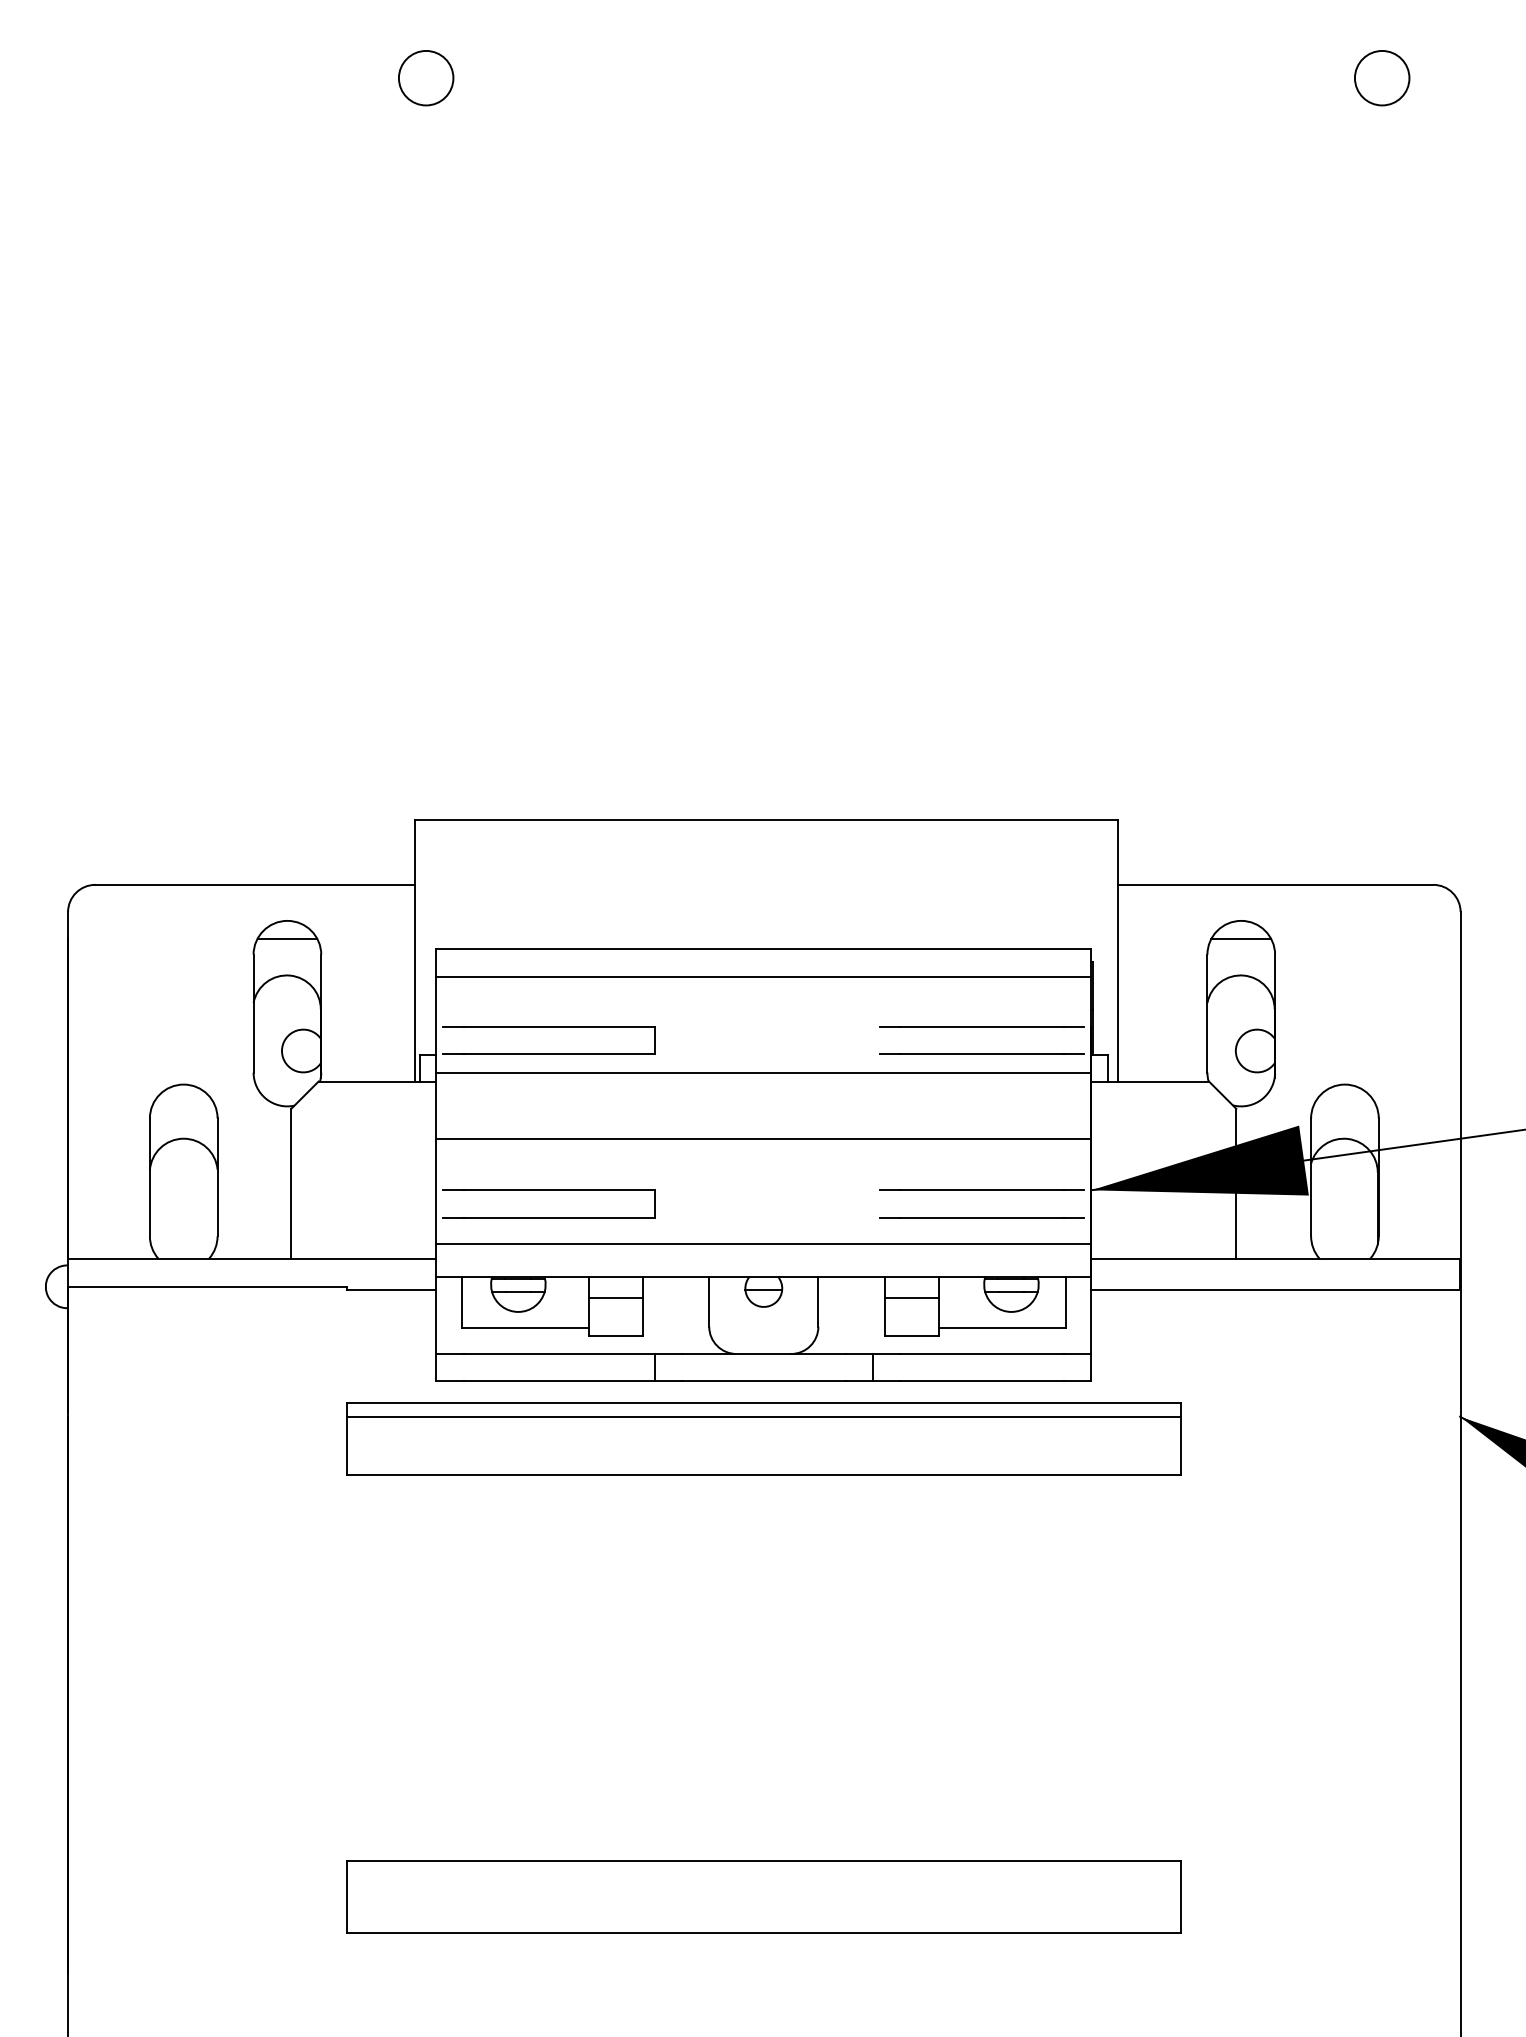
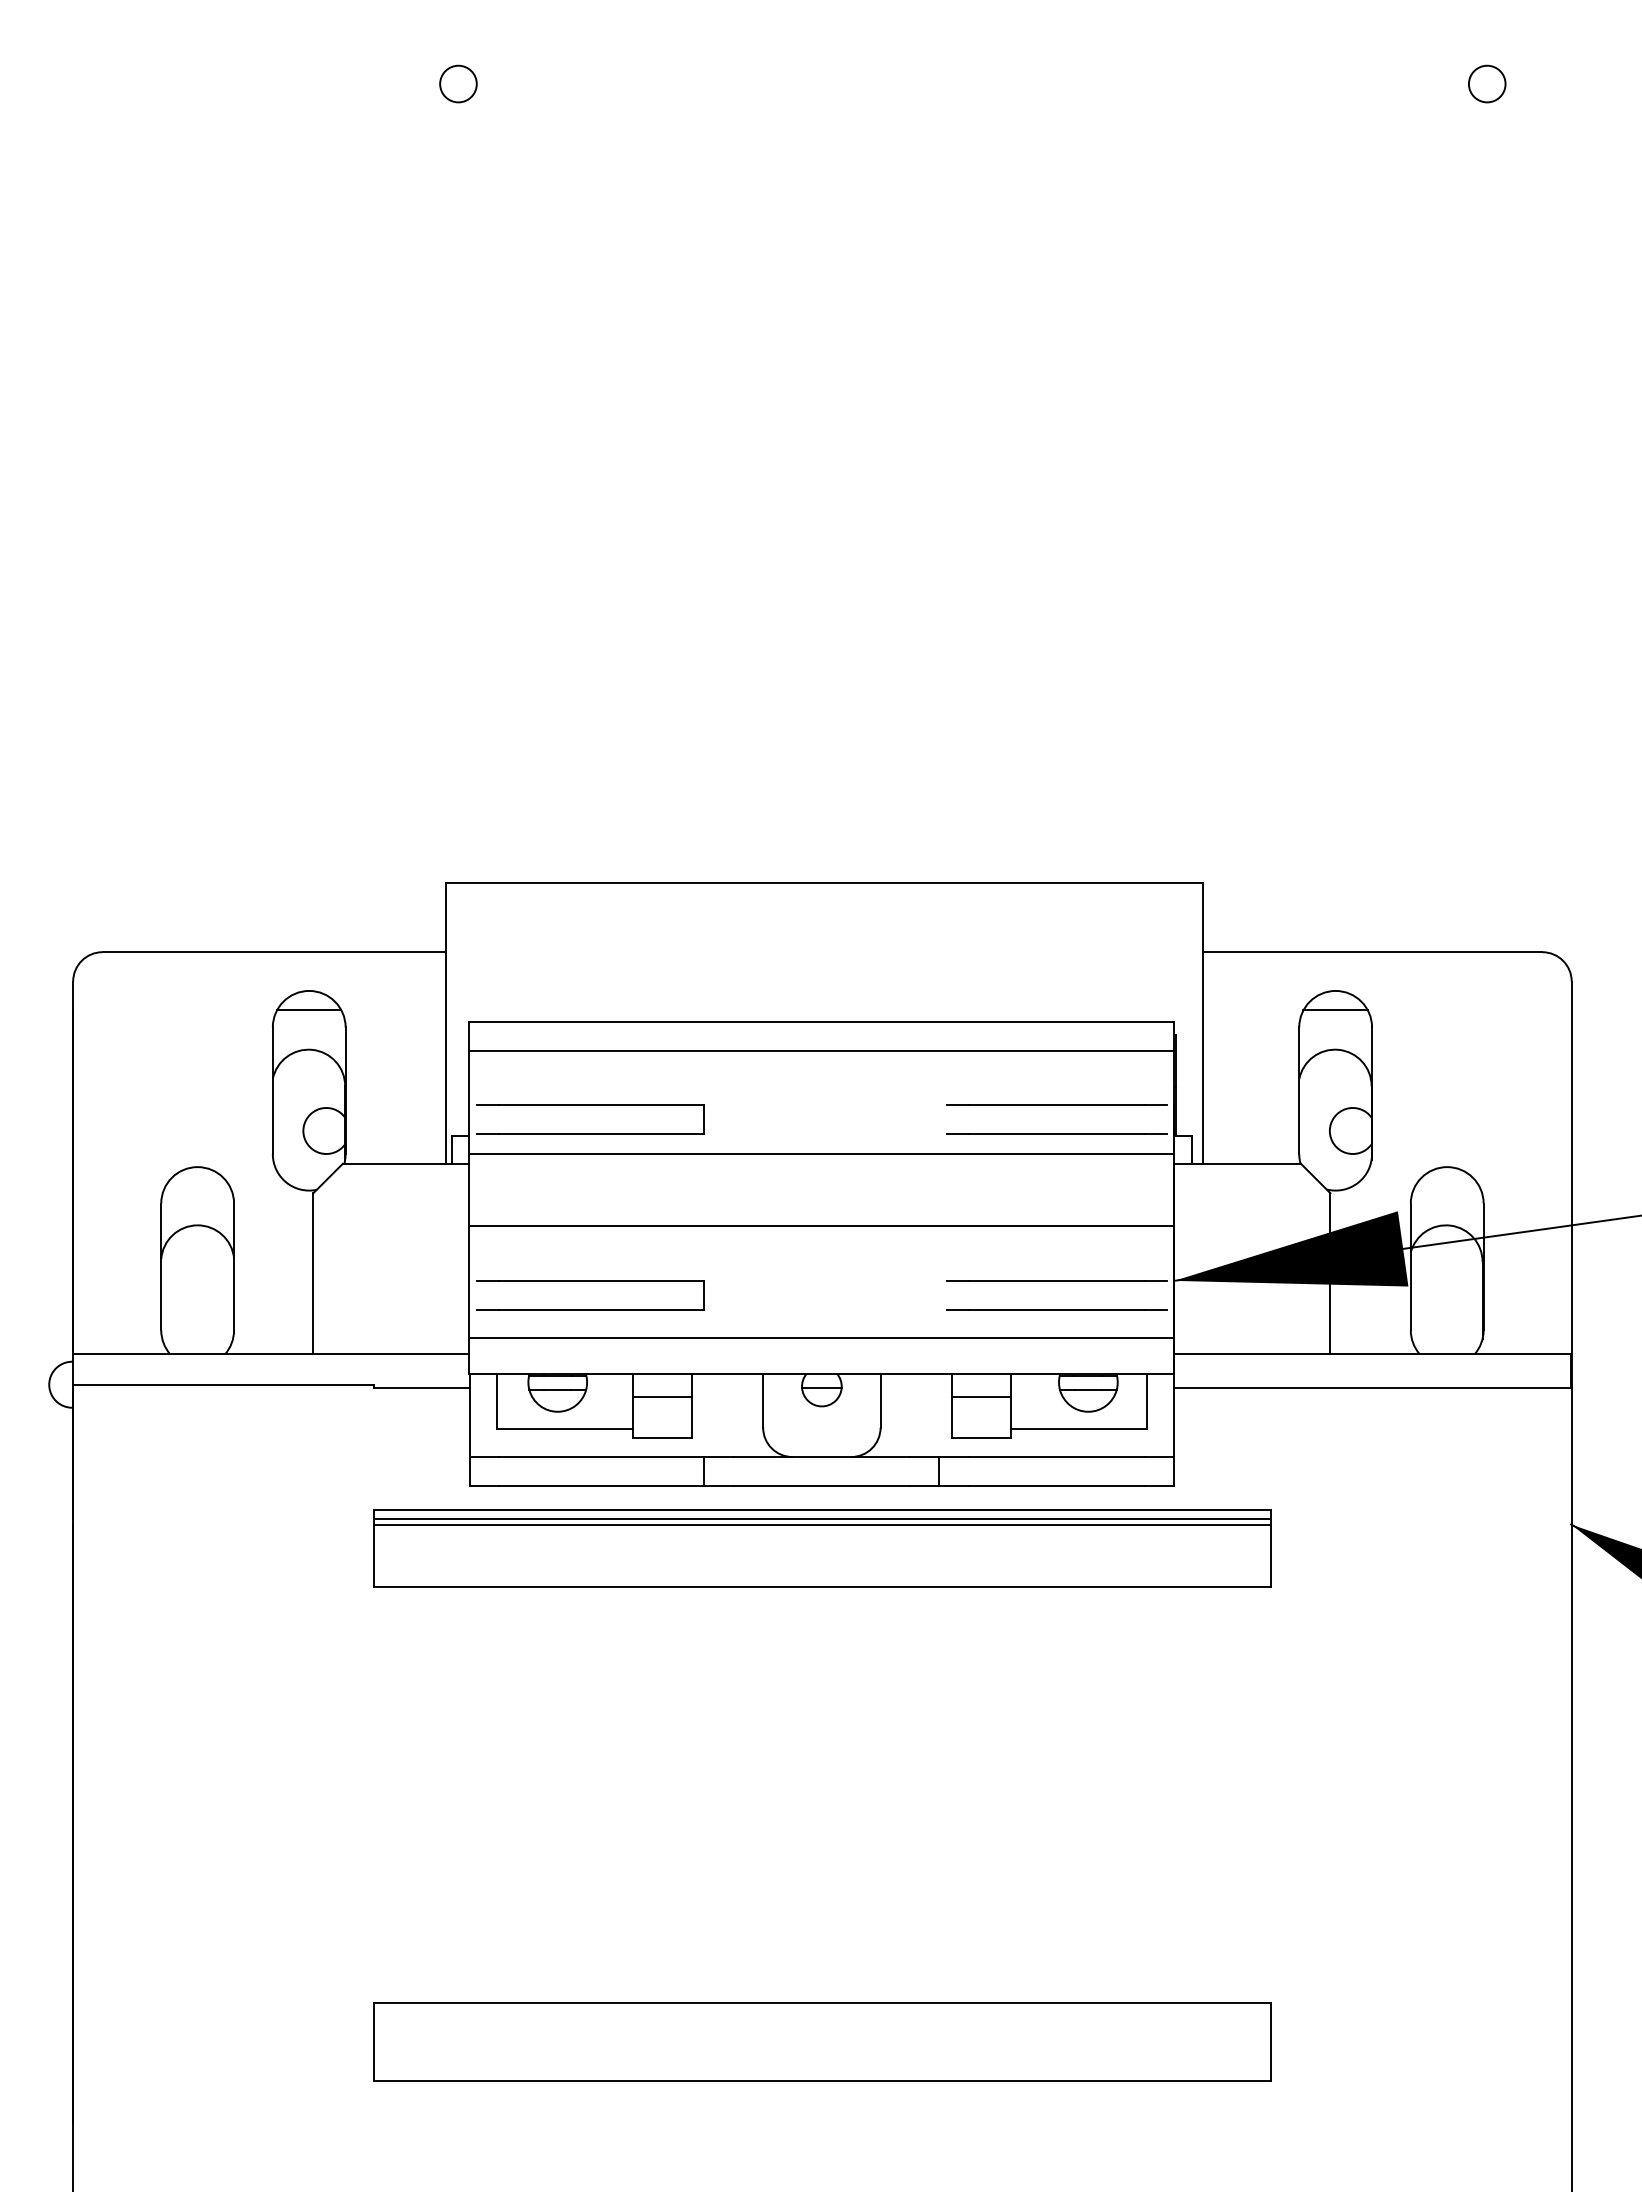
circle: (425, 77) -> (457, 83), size x0.62
circle: (1381, 77) -> (1486, 83), size x0.62
line: (764, 1411) -> (822, 1518), added

